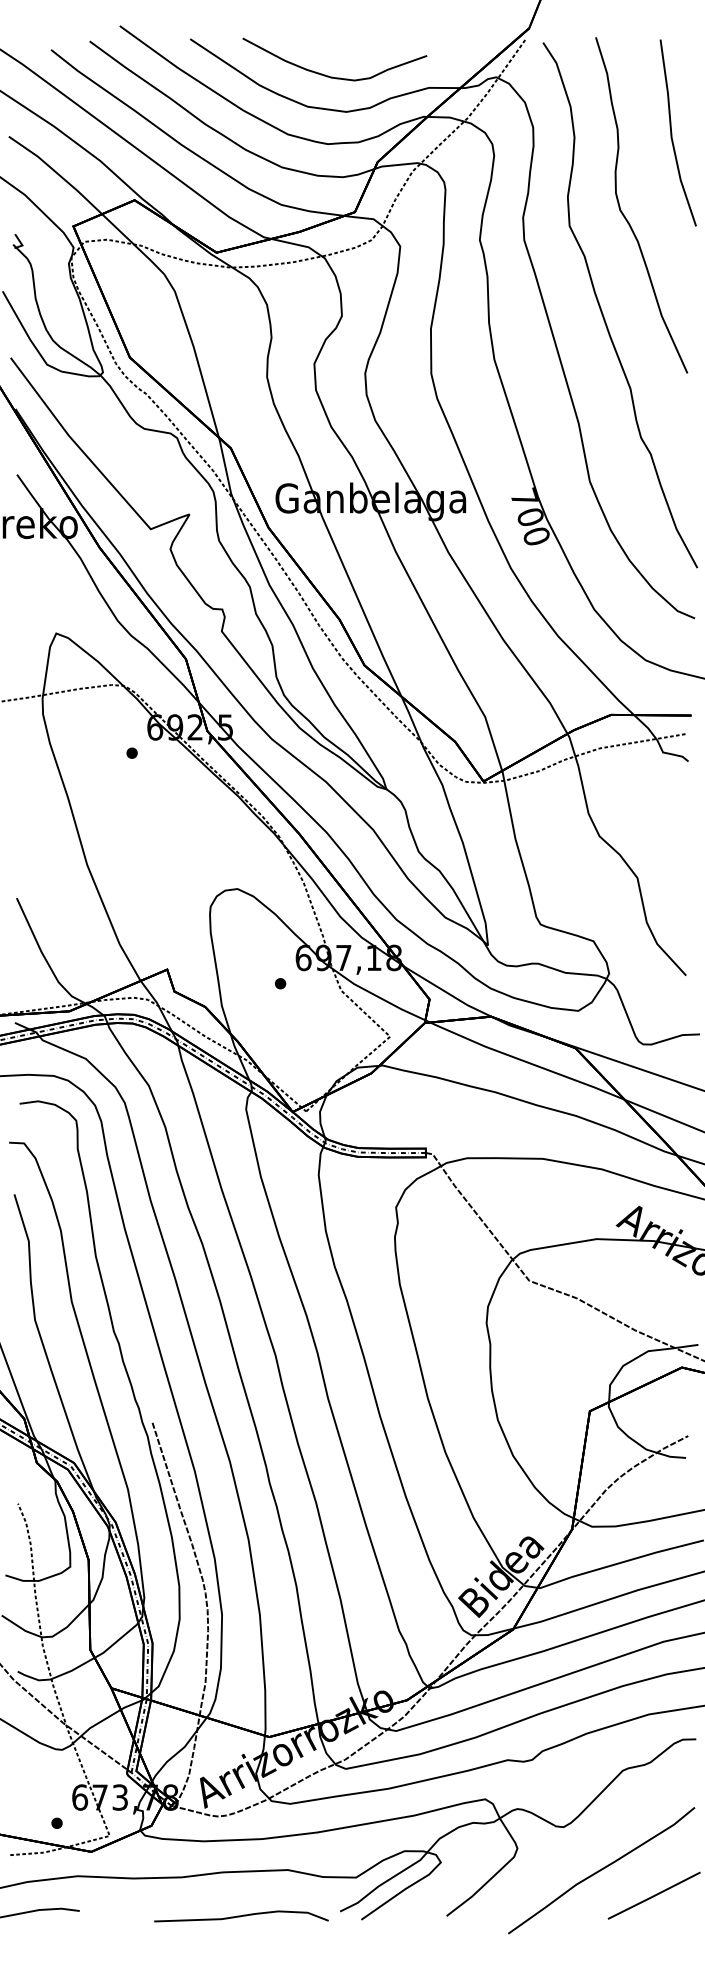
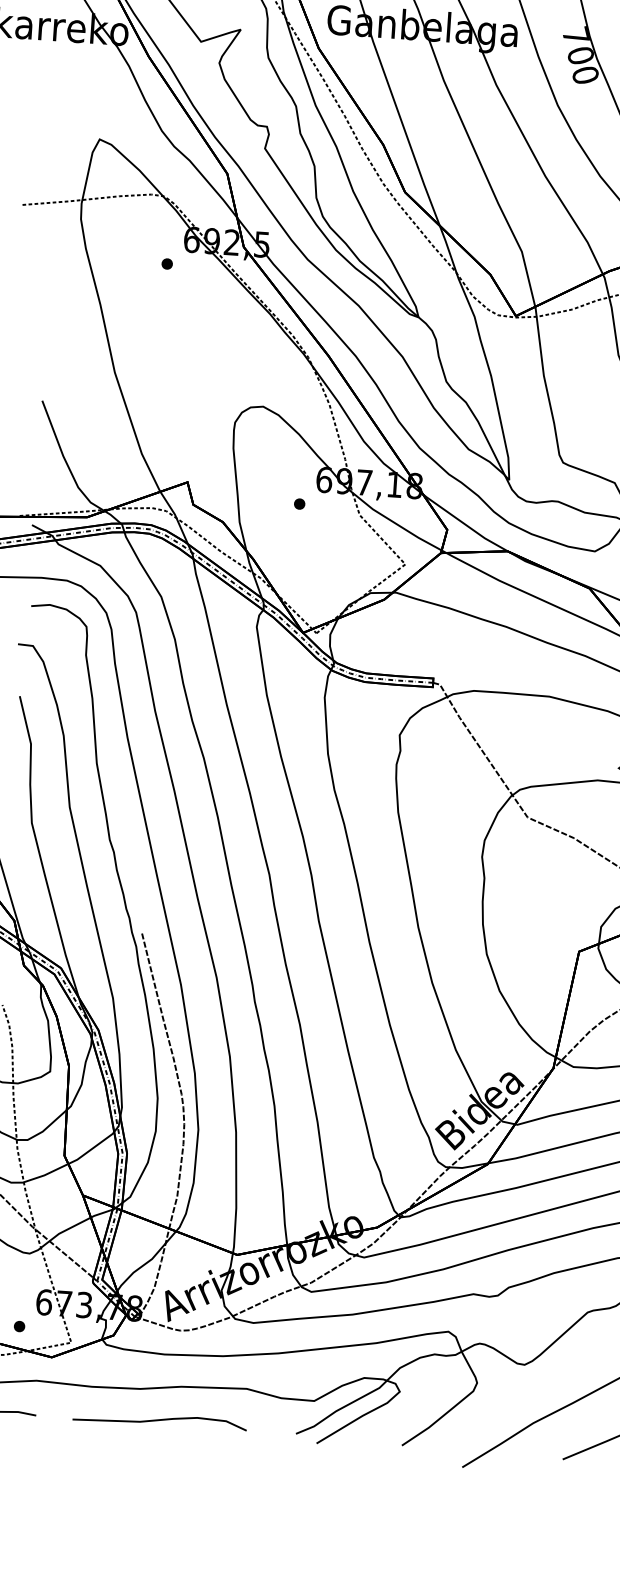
curve: (241, 1916) -> (159, 1420), moved

